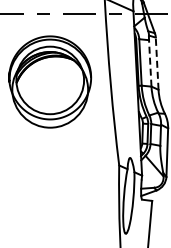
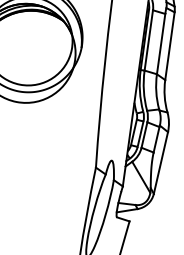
line: (150, 62) -> (161, 42), dashed -> solid
line: (157, 63) -> (170, 46), dashed -> solid

